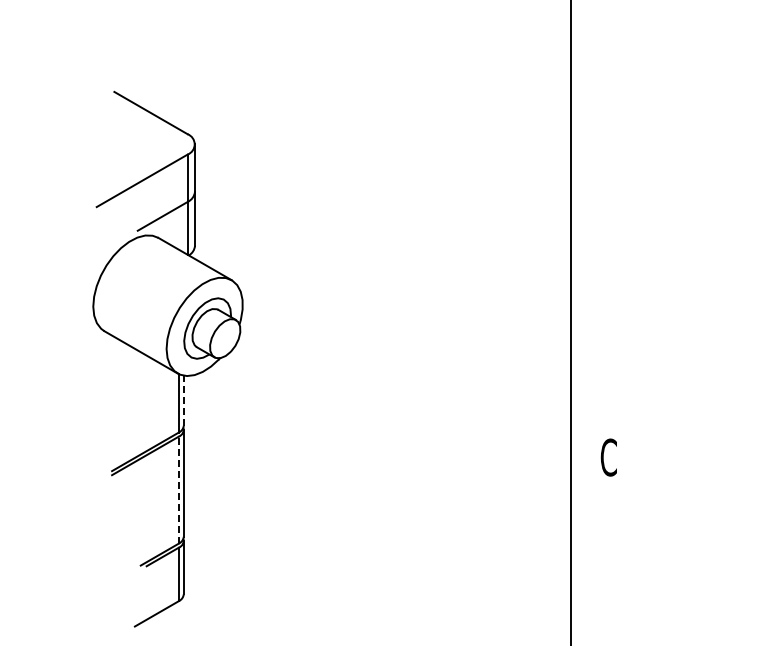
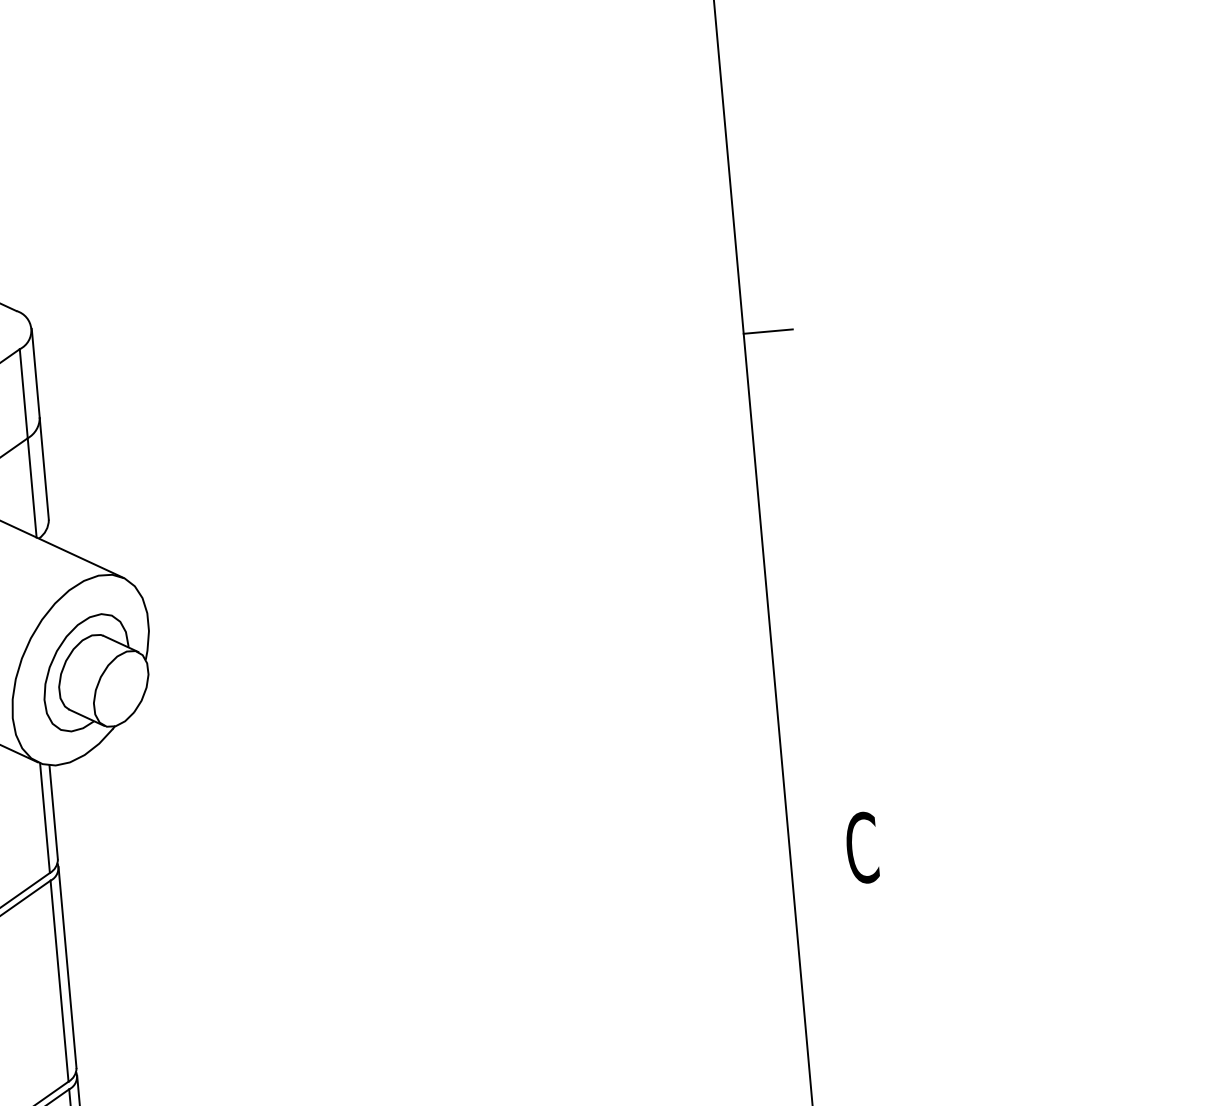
line: (583, 180) -> (767, 331), added
line: (183, 400) -> (53, 812), dashed -> solid
line: (178, 489) -> (58, 980), dashed -> solid

